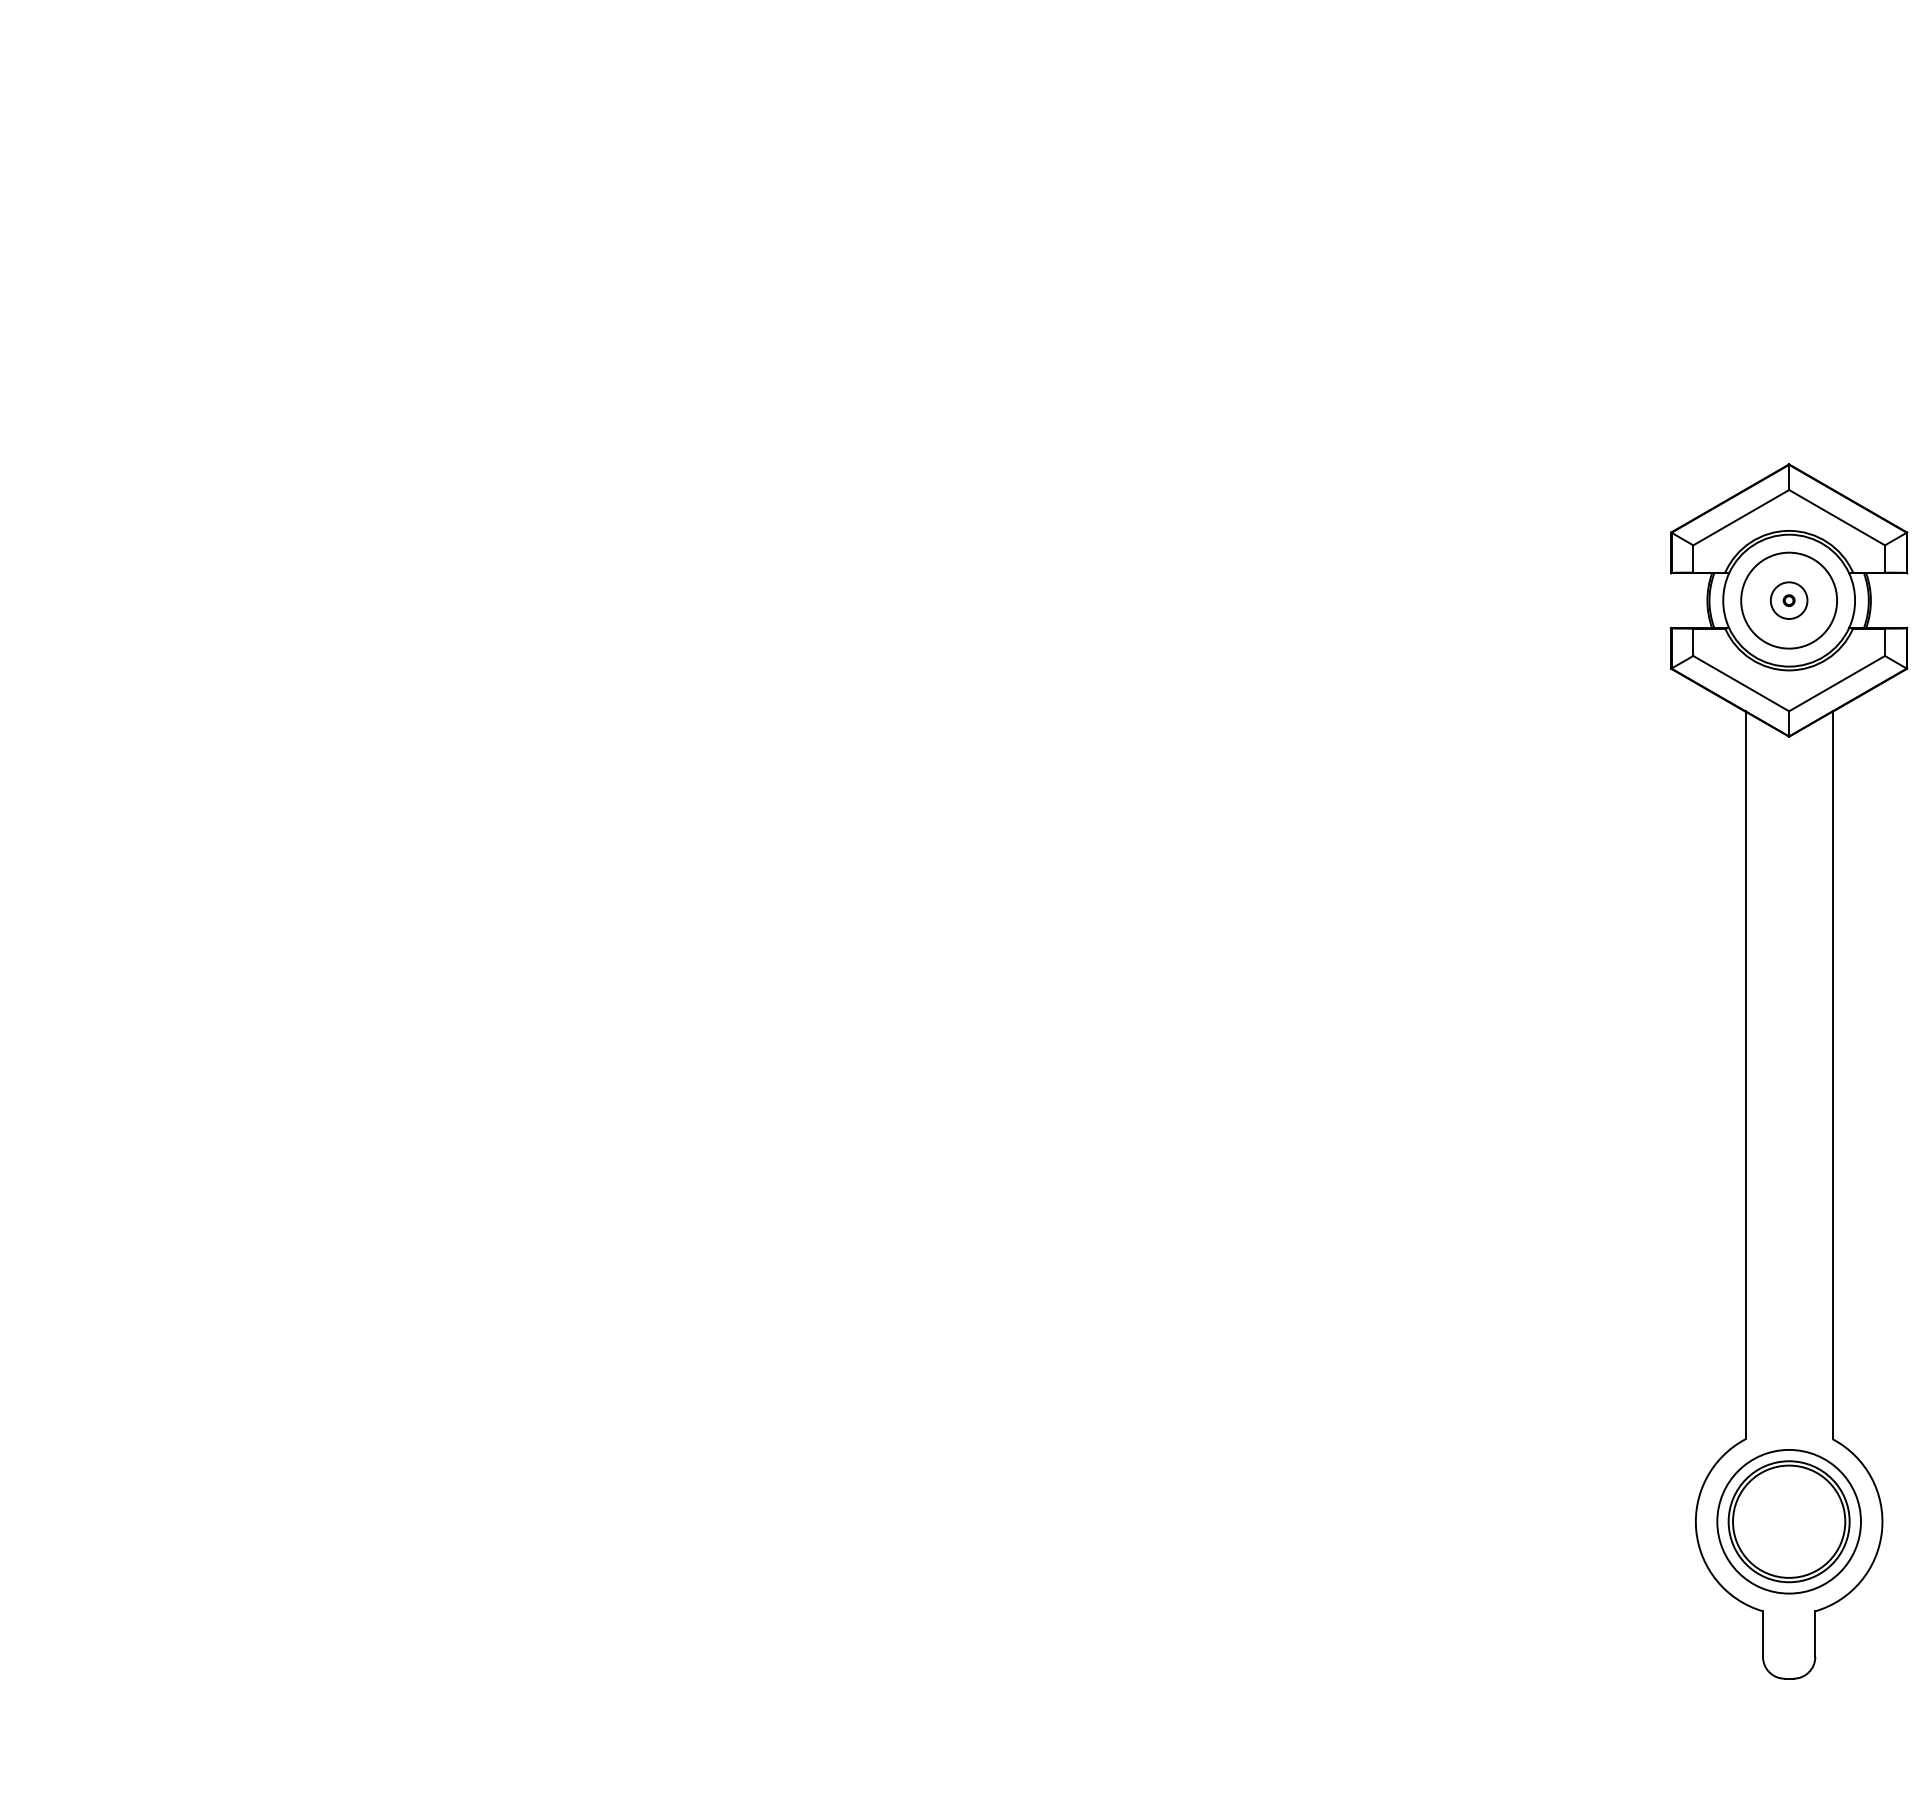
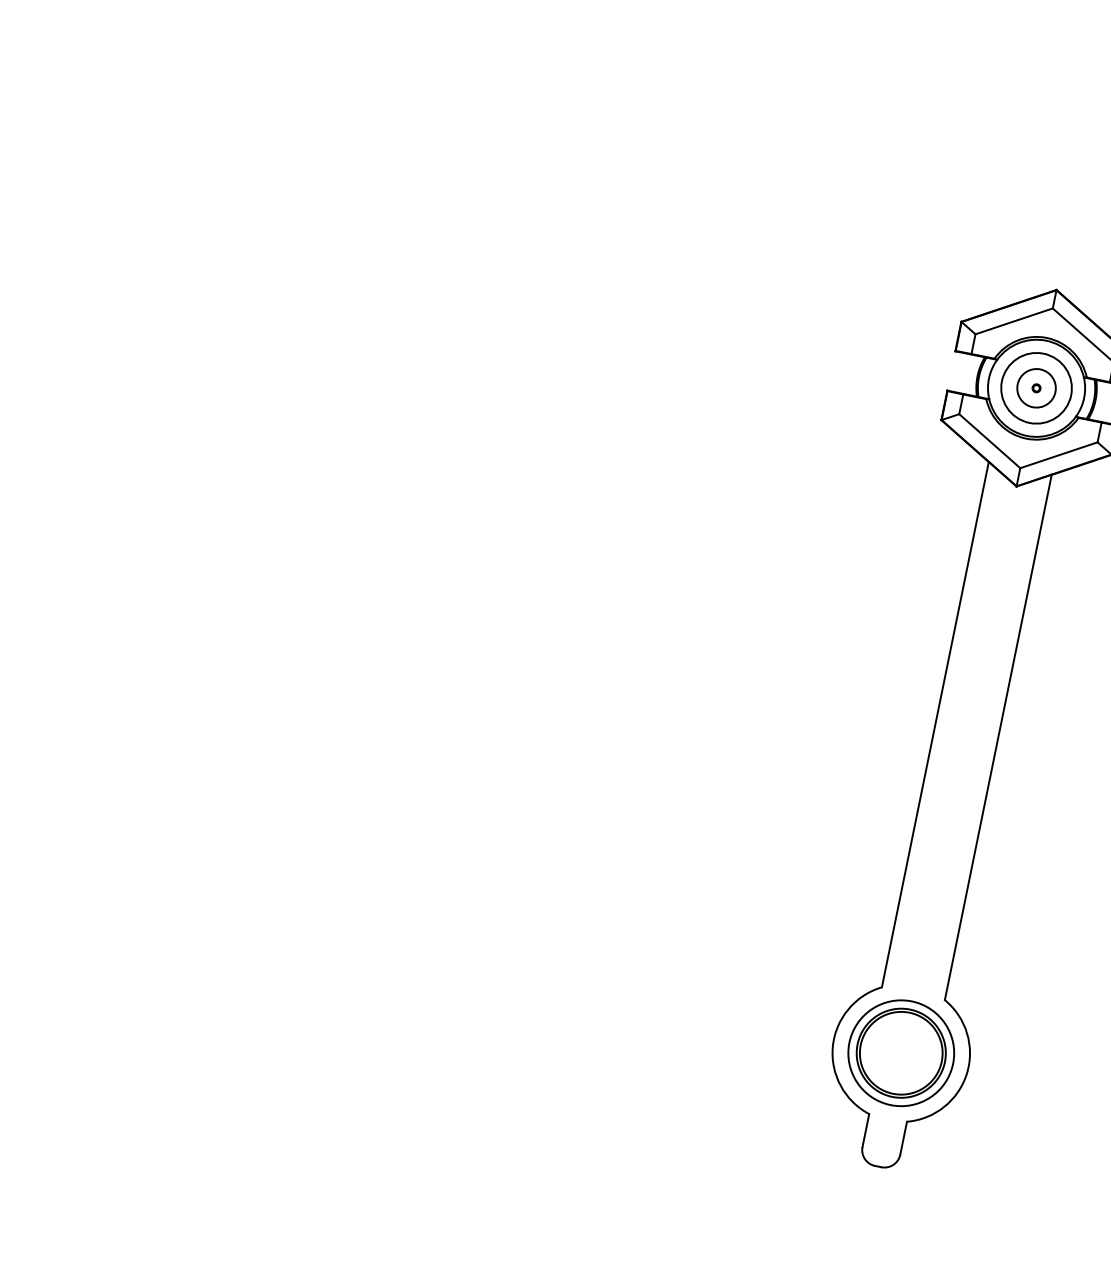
circle: (1788, 600) -> (1036, 388), size x1.43

